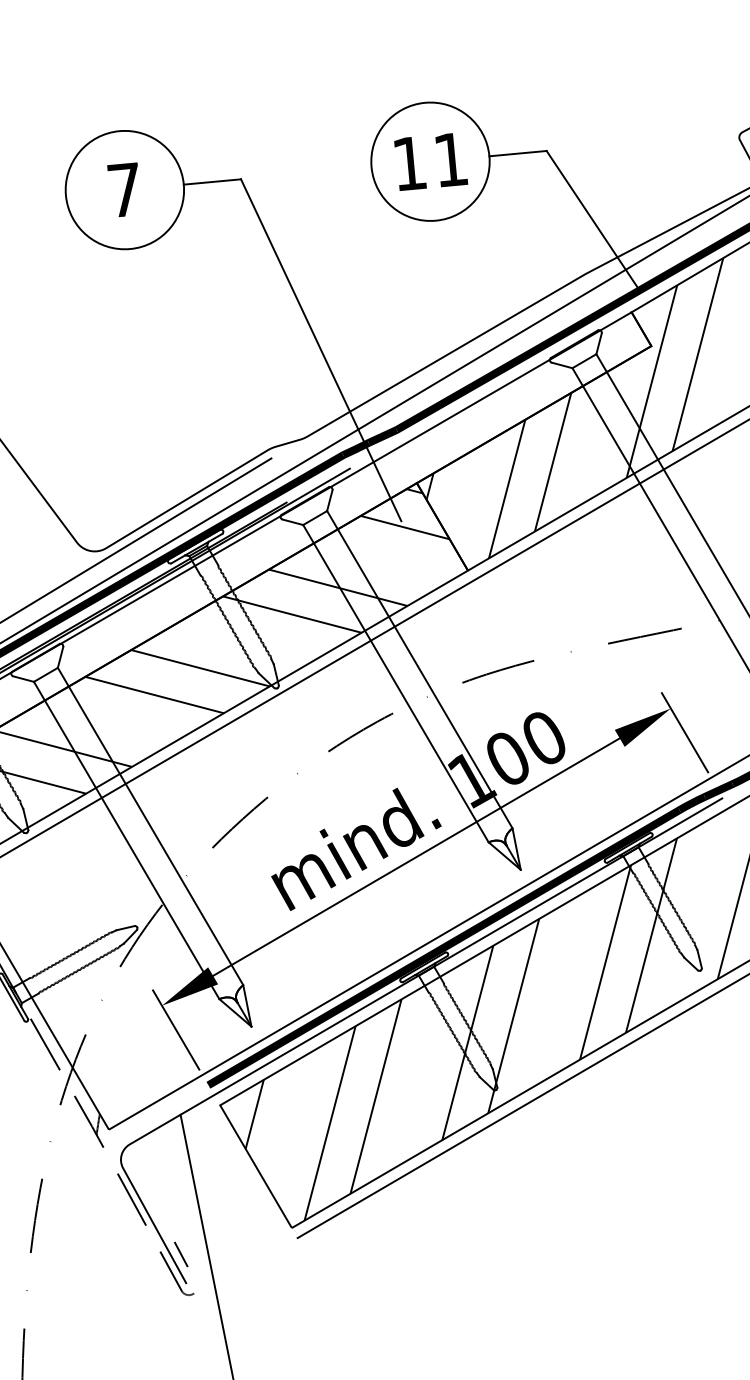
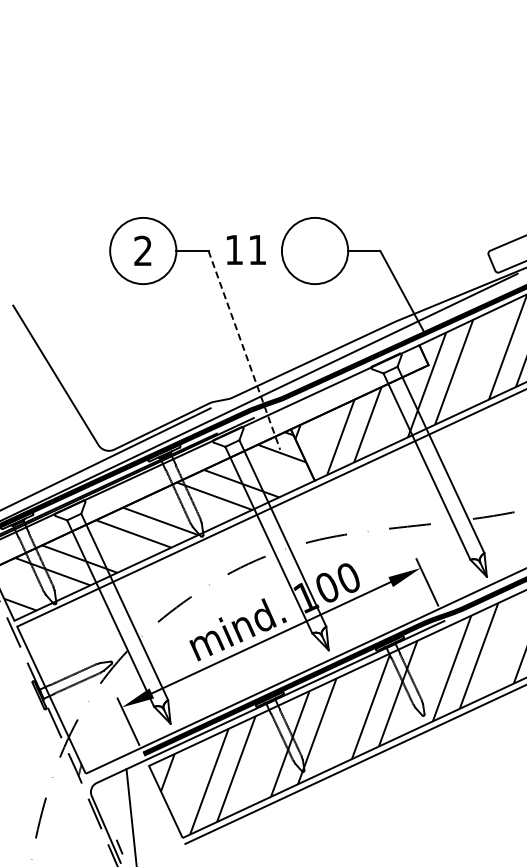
text: (429, 160) -> (245, 249), moved
text: (123, 189) -> (142, 250), 7 -> 2
line: (321, 350) -> (244, 350), solid -> dashed

